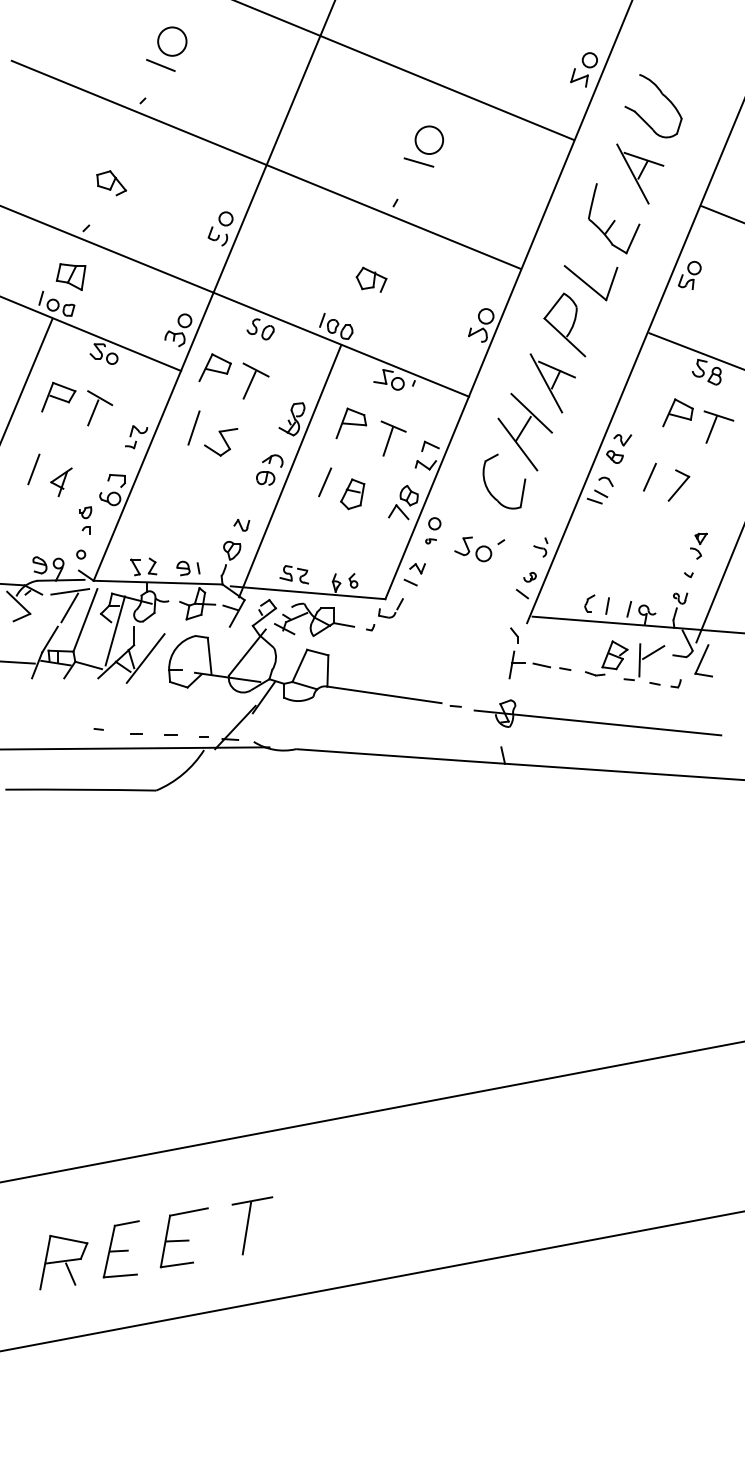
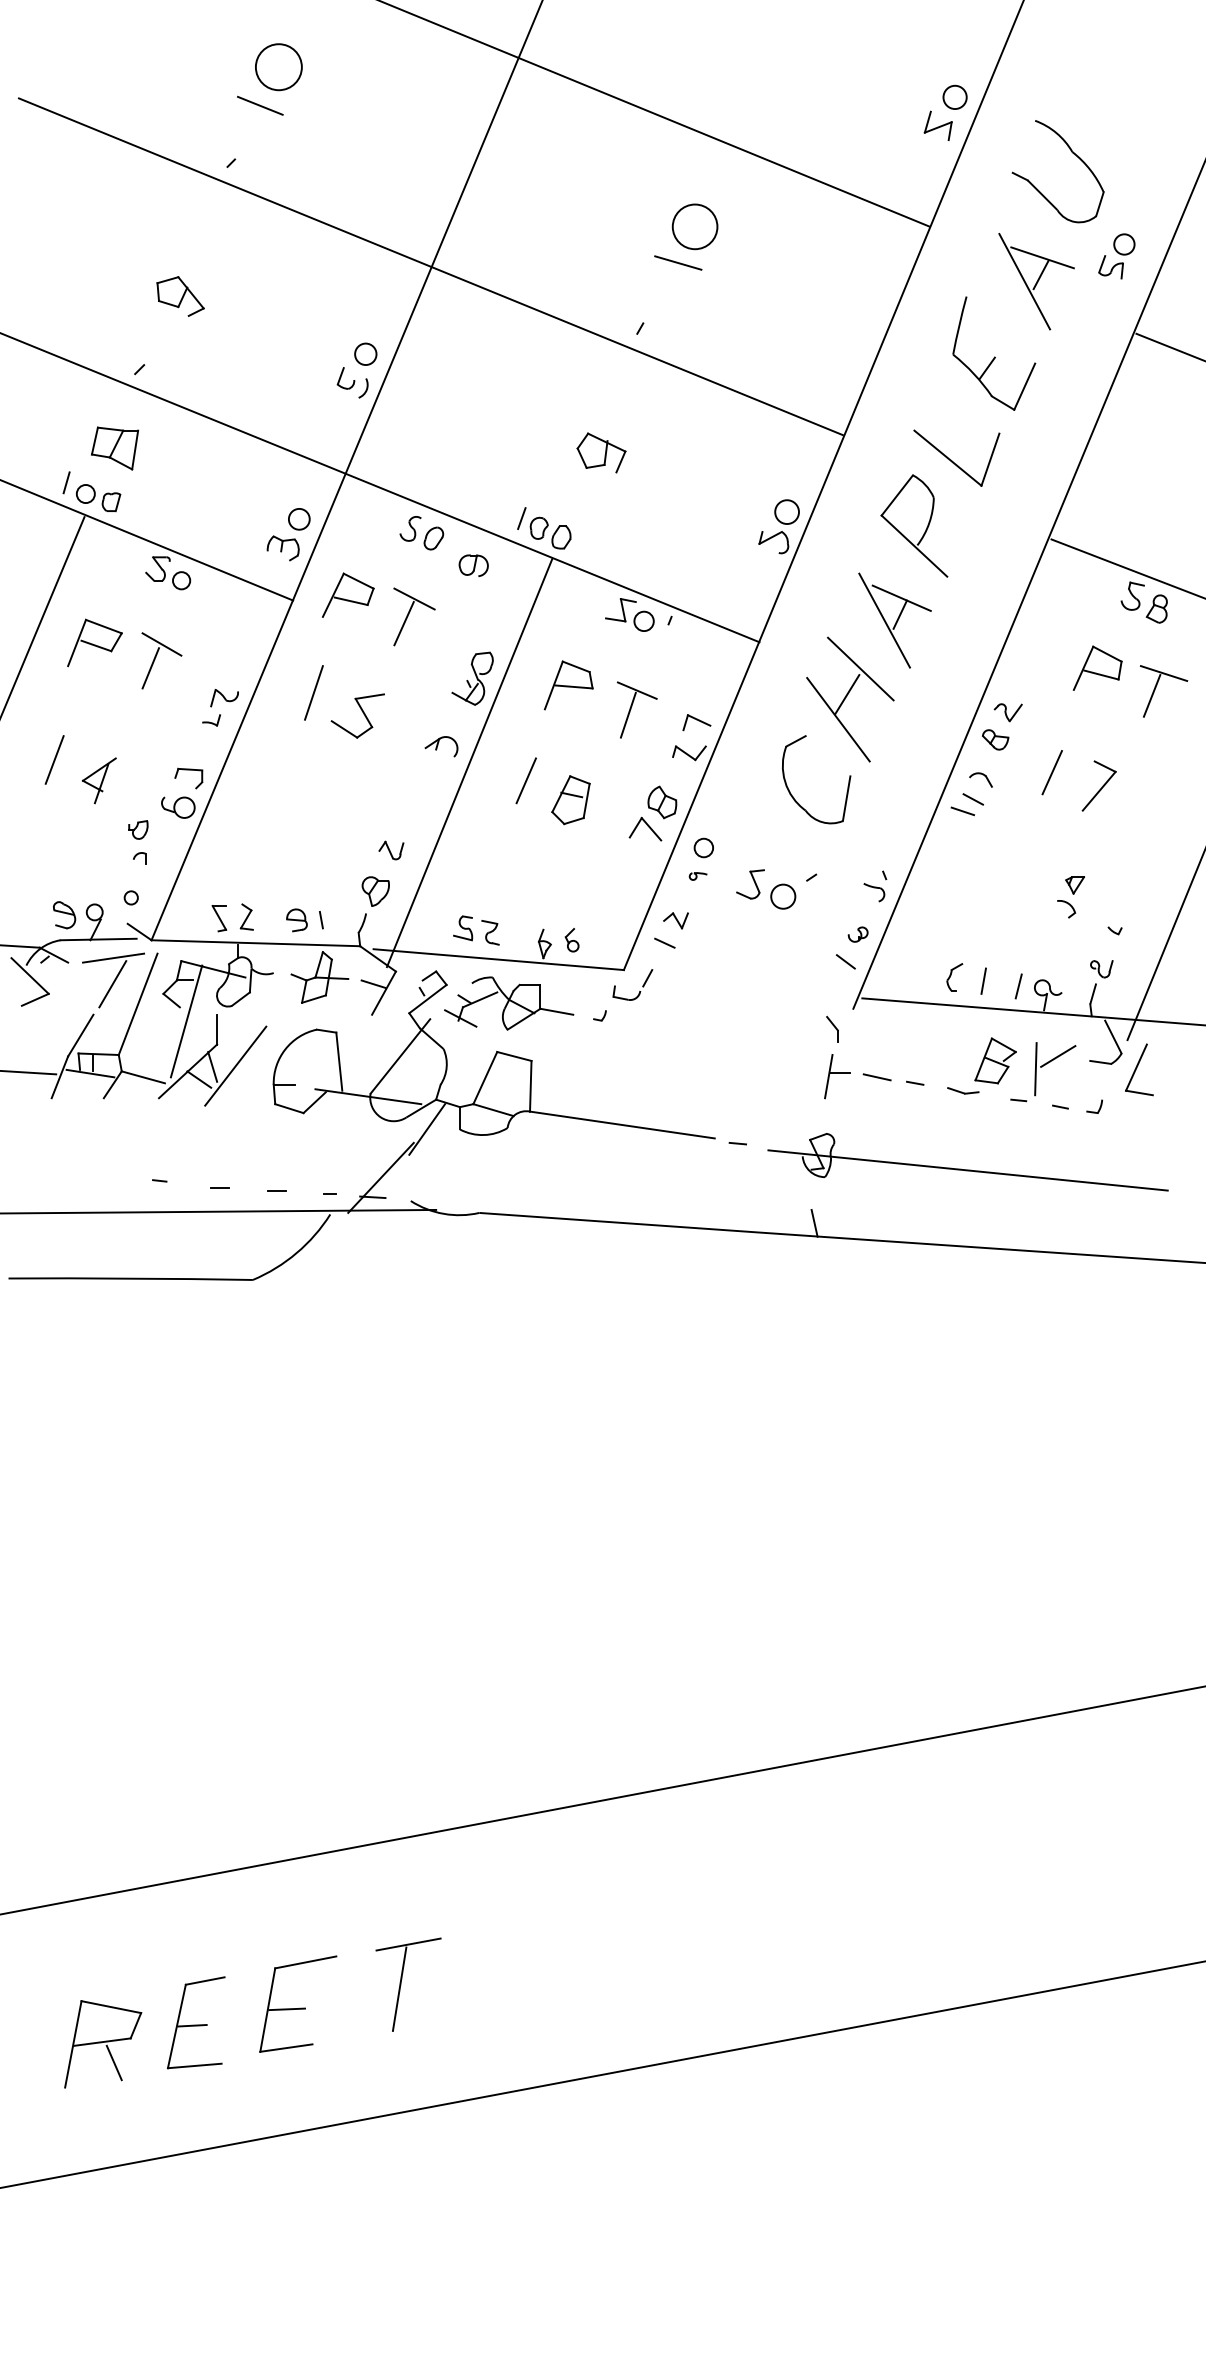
part: (689, 275) -> (1116, 256), moved
part: (265, 478) -> (473, 565), moved
part: (698, 545) -> (1070, 896), moved

